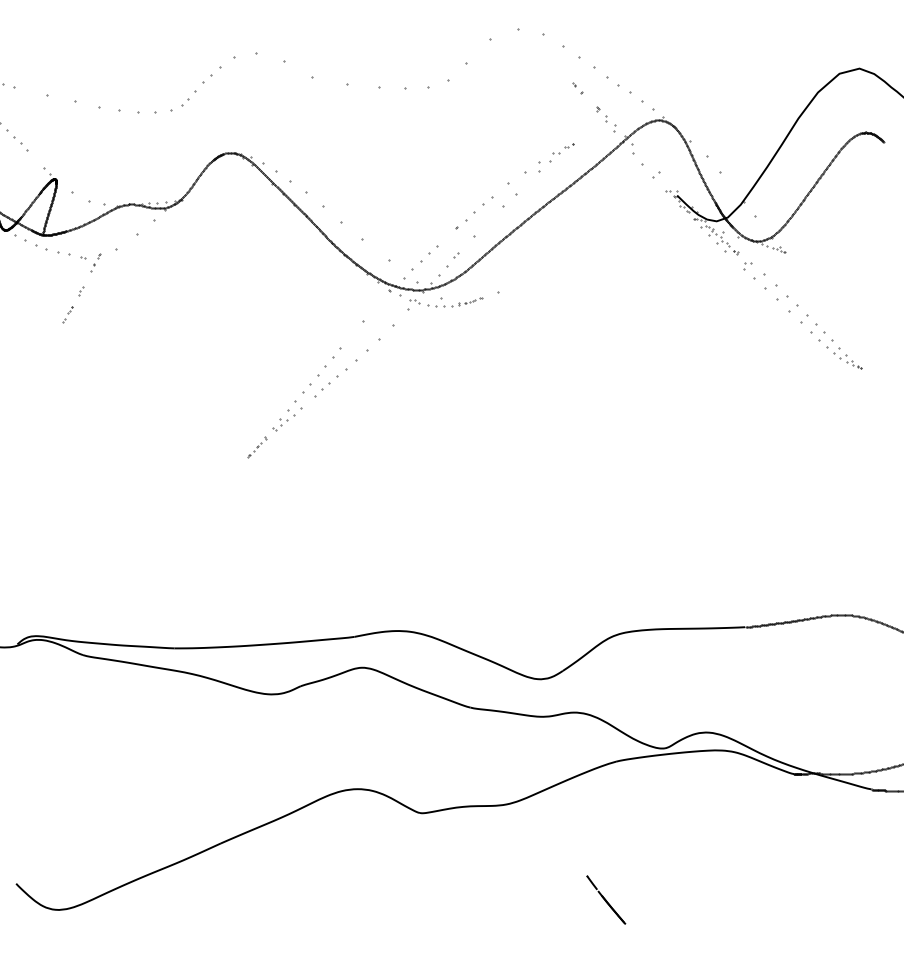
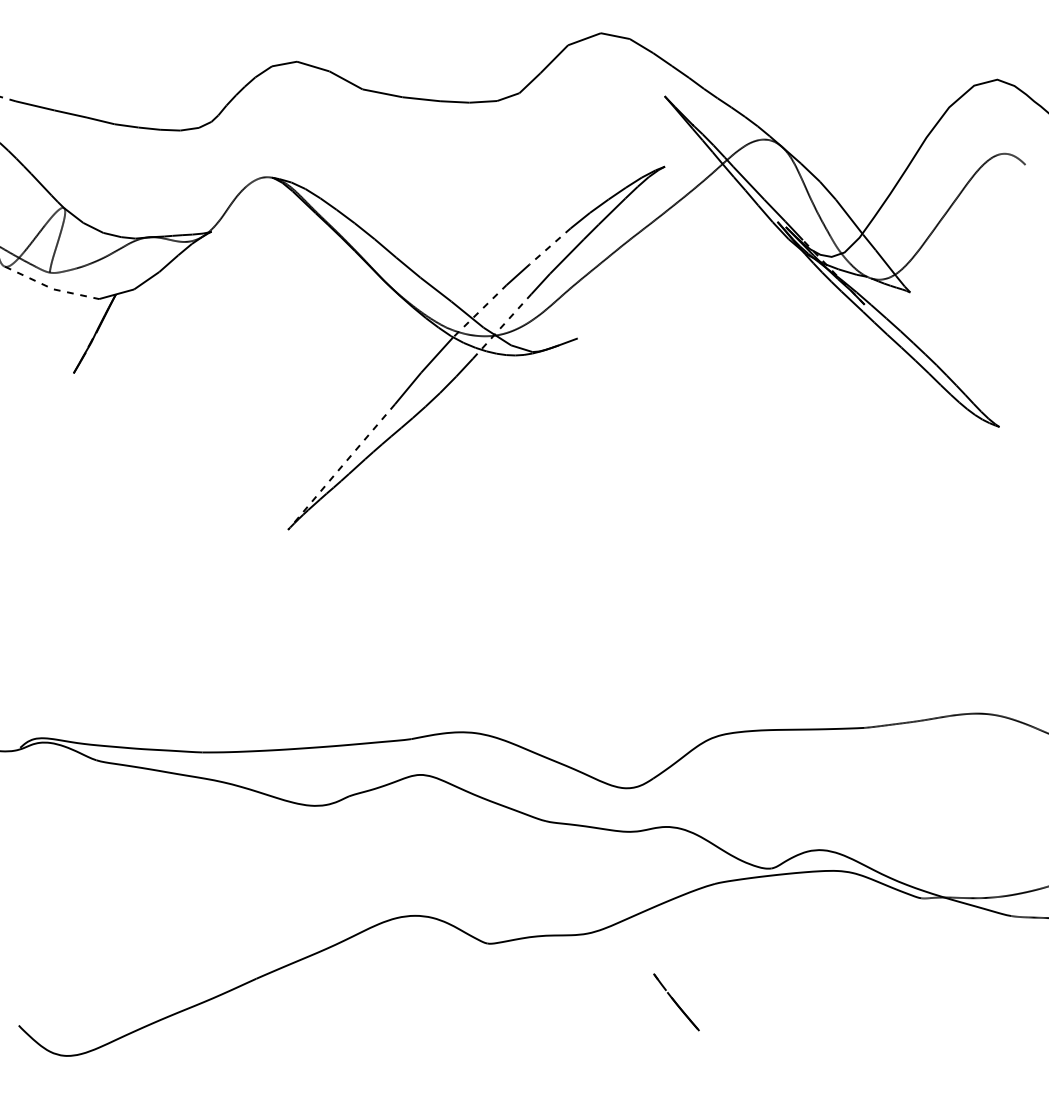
line: (606, 899) -> (677, 1002), moved

